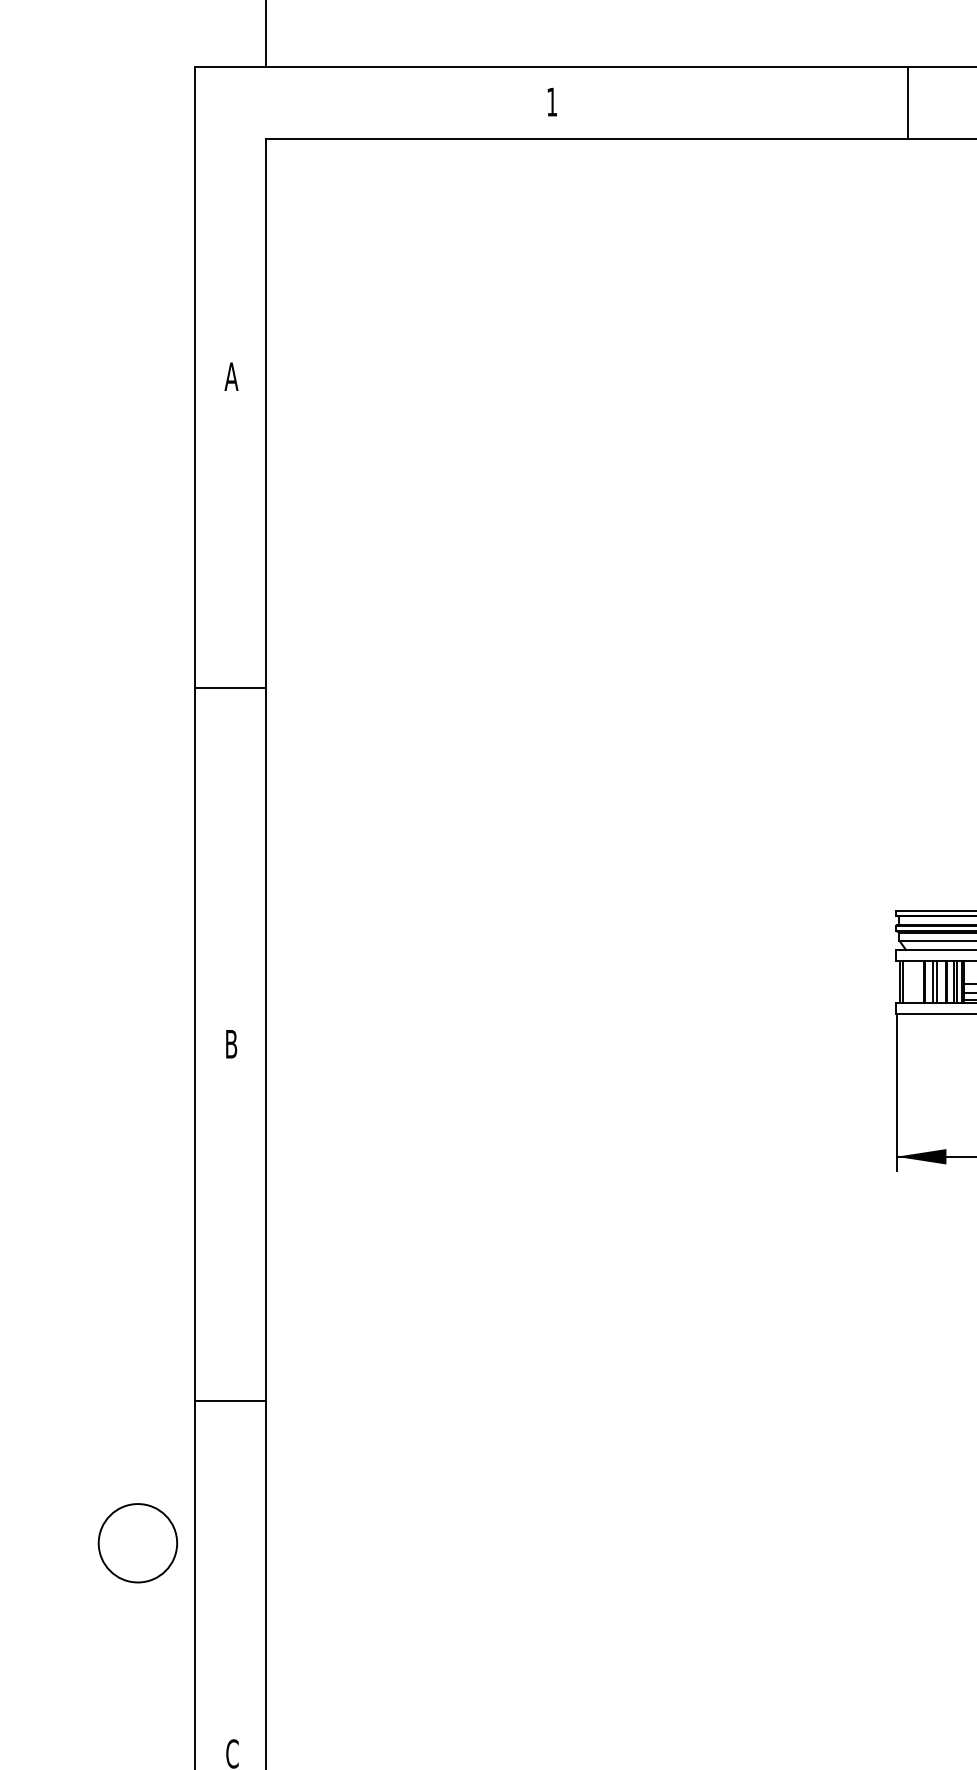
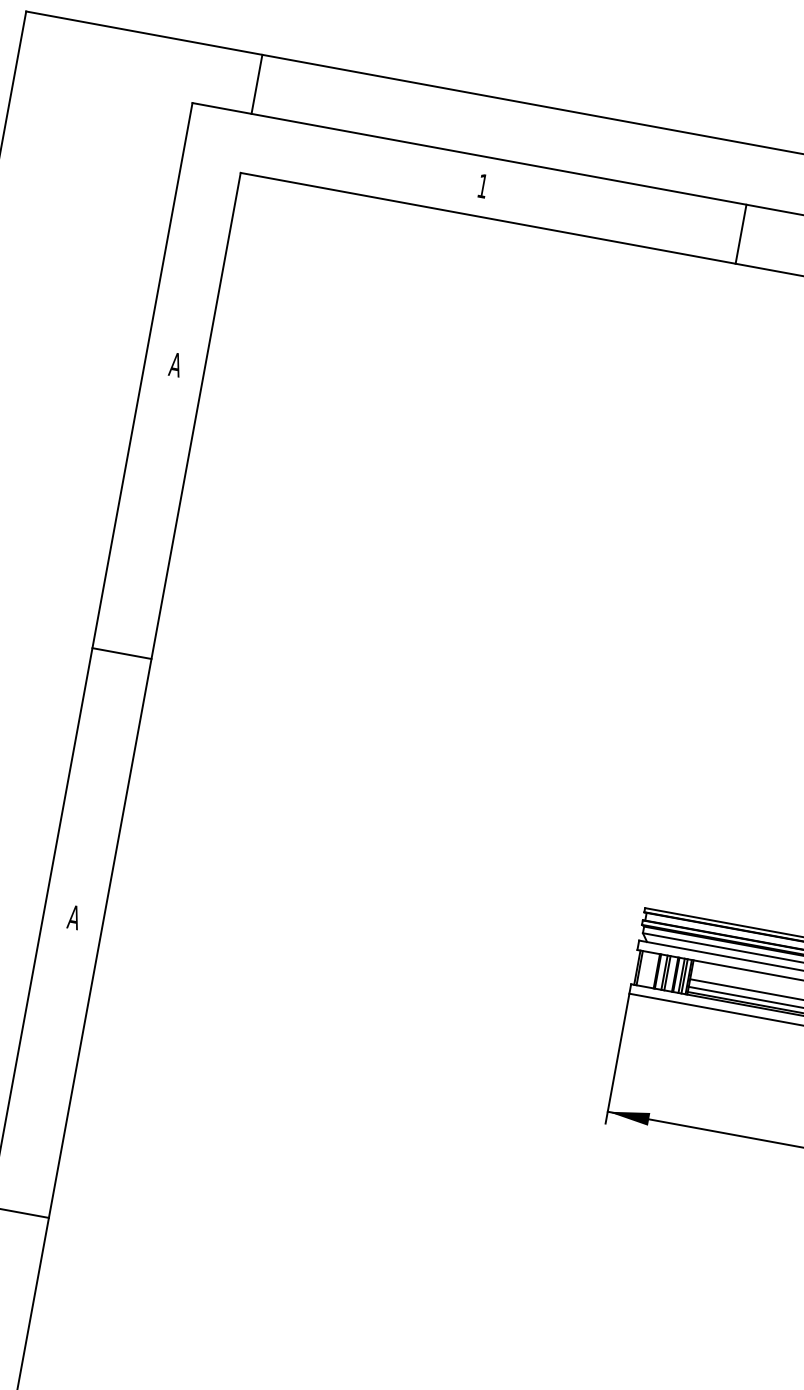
line: (908, 102) -> (741, 233), moved
line: (230, 687) -> (121, 653), moved
text: (231, 1044) -> (74, 917), B -> A

